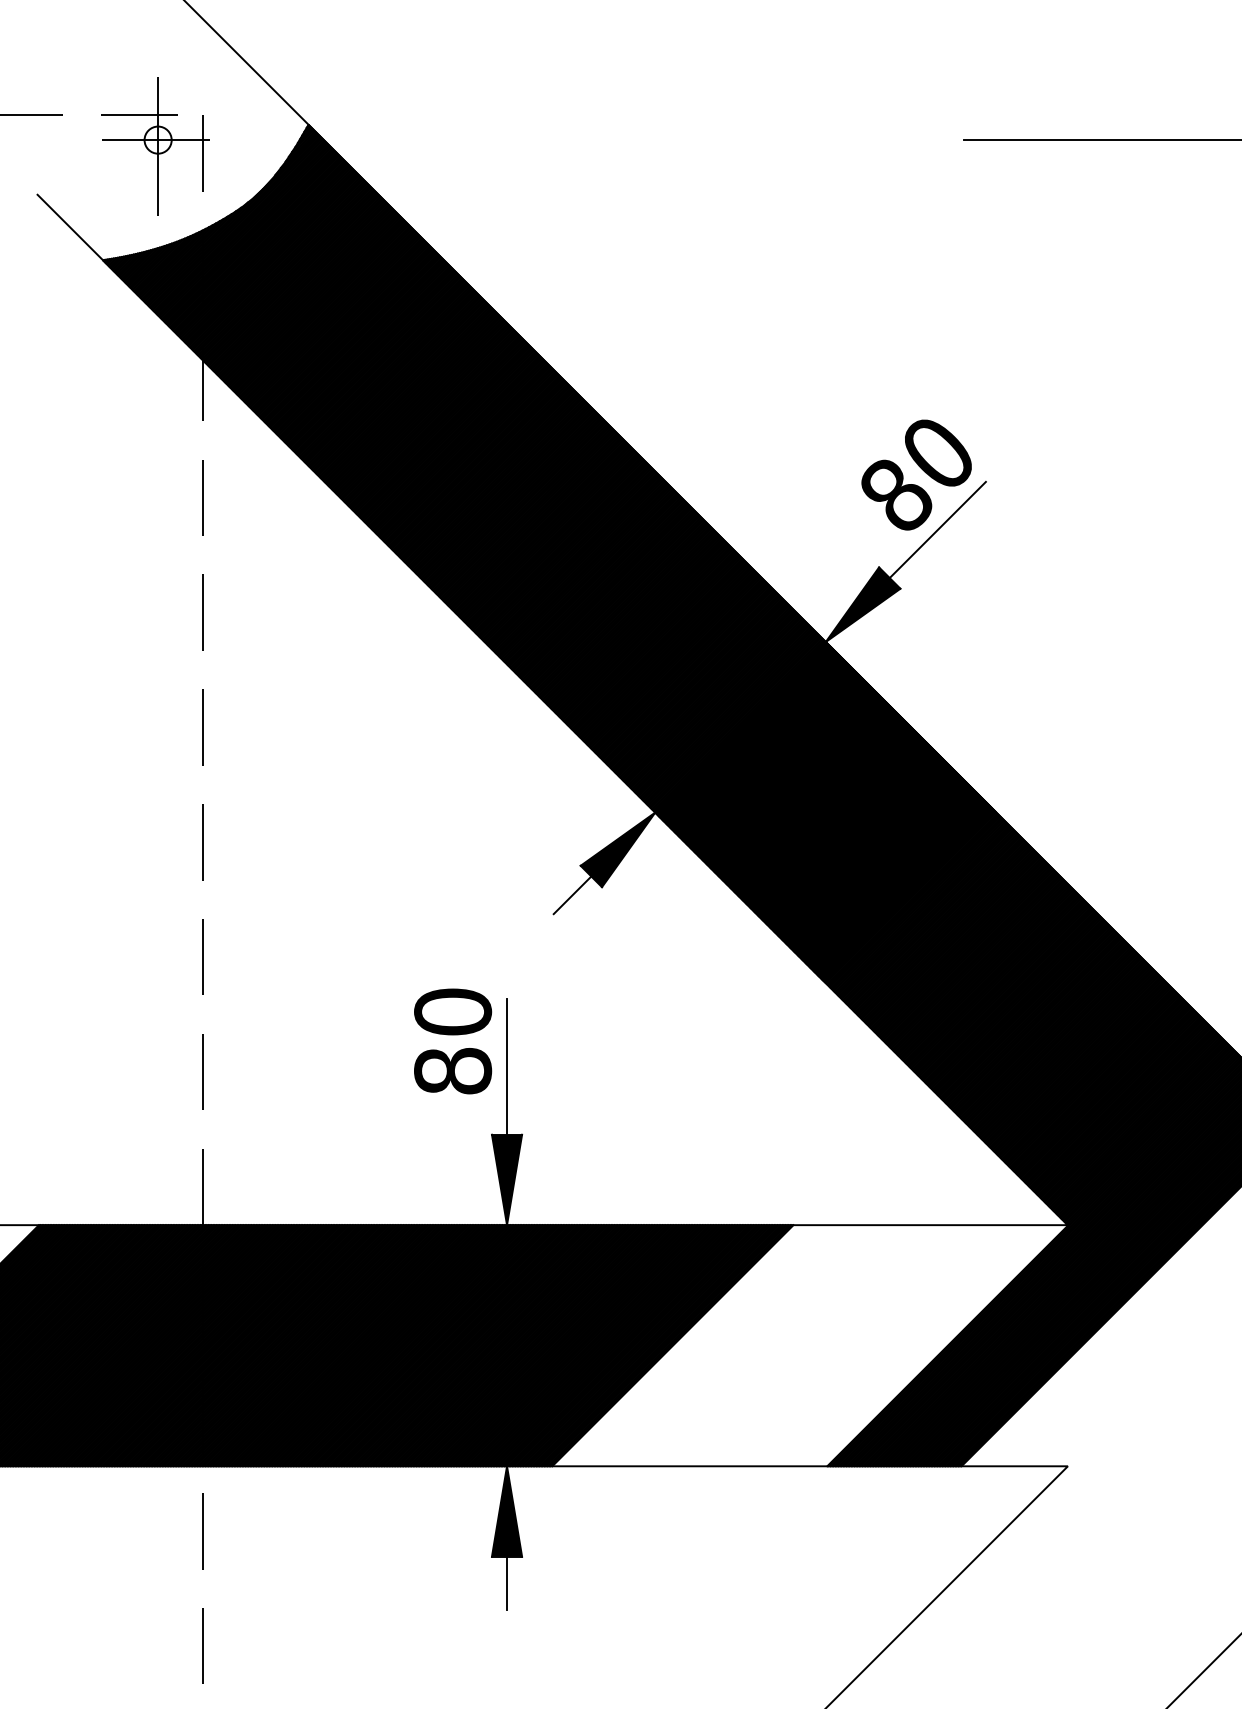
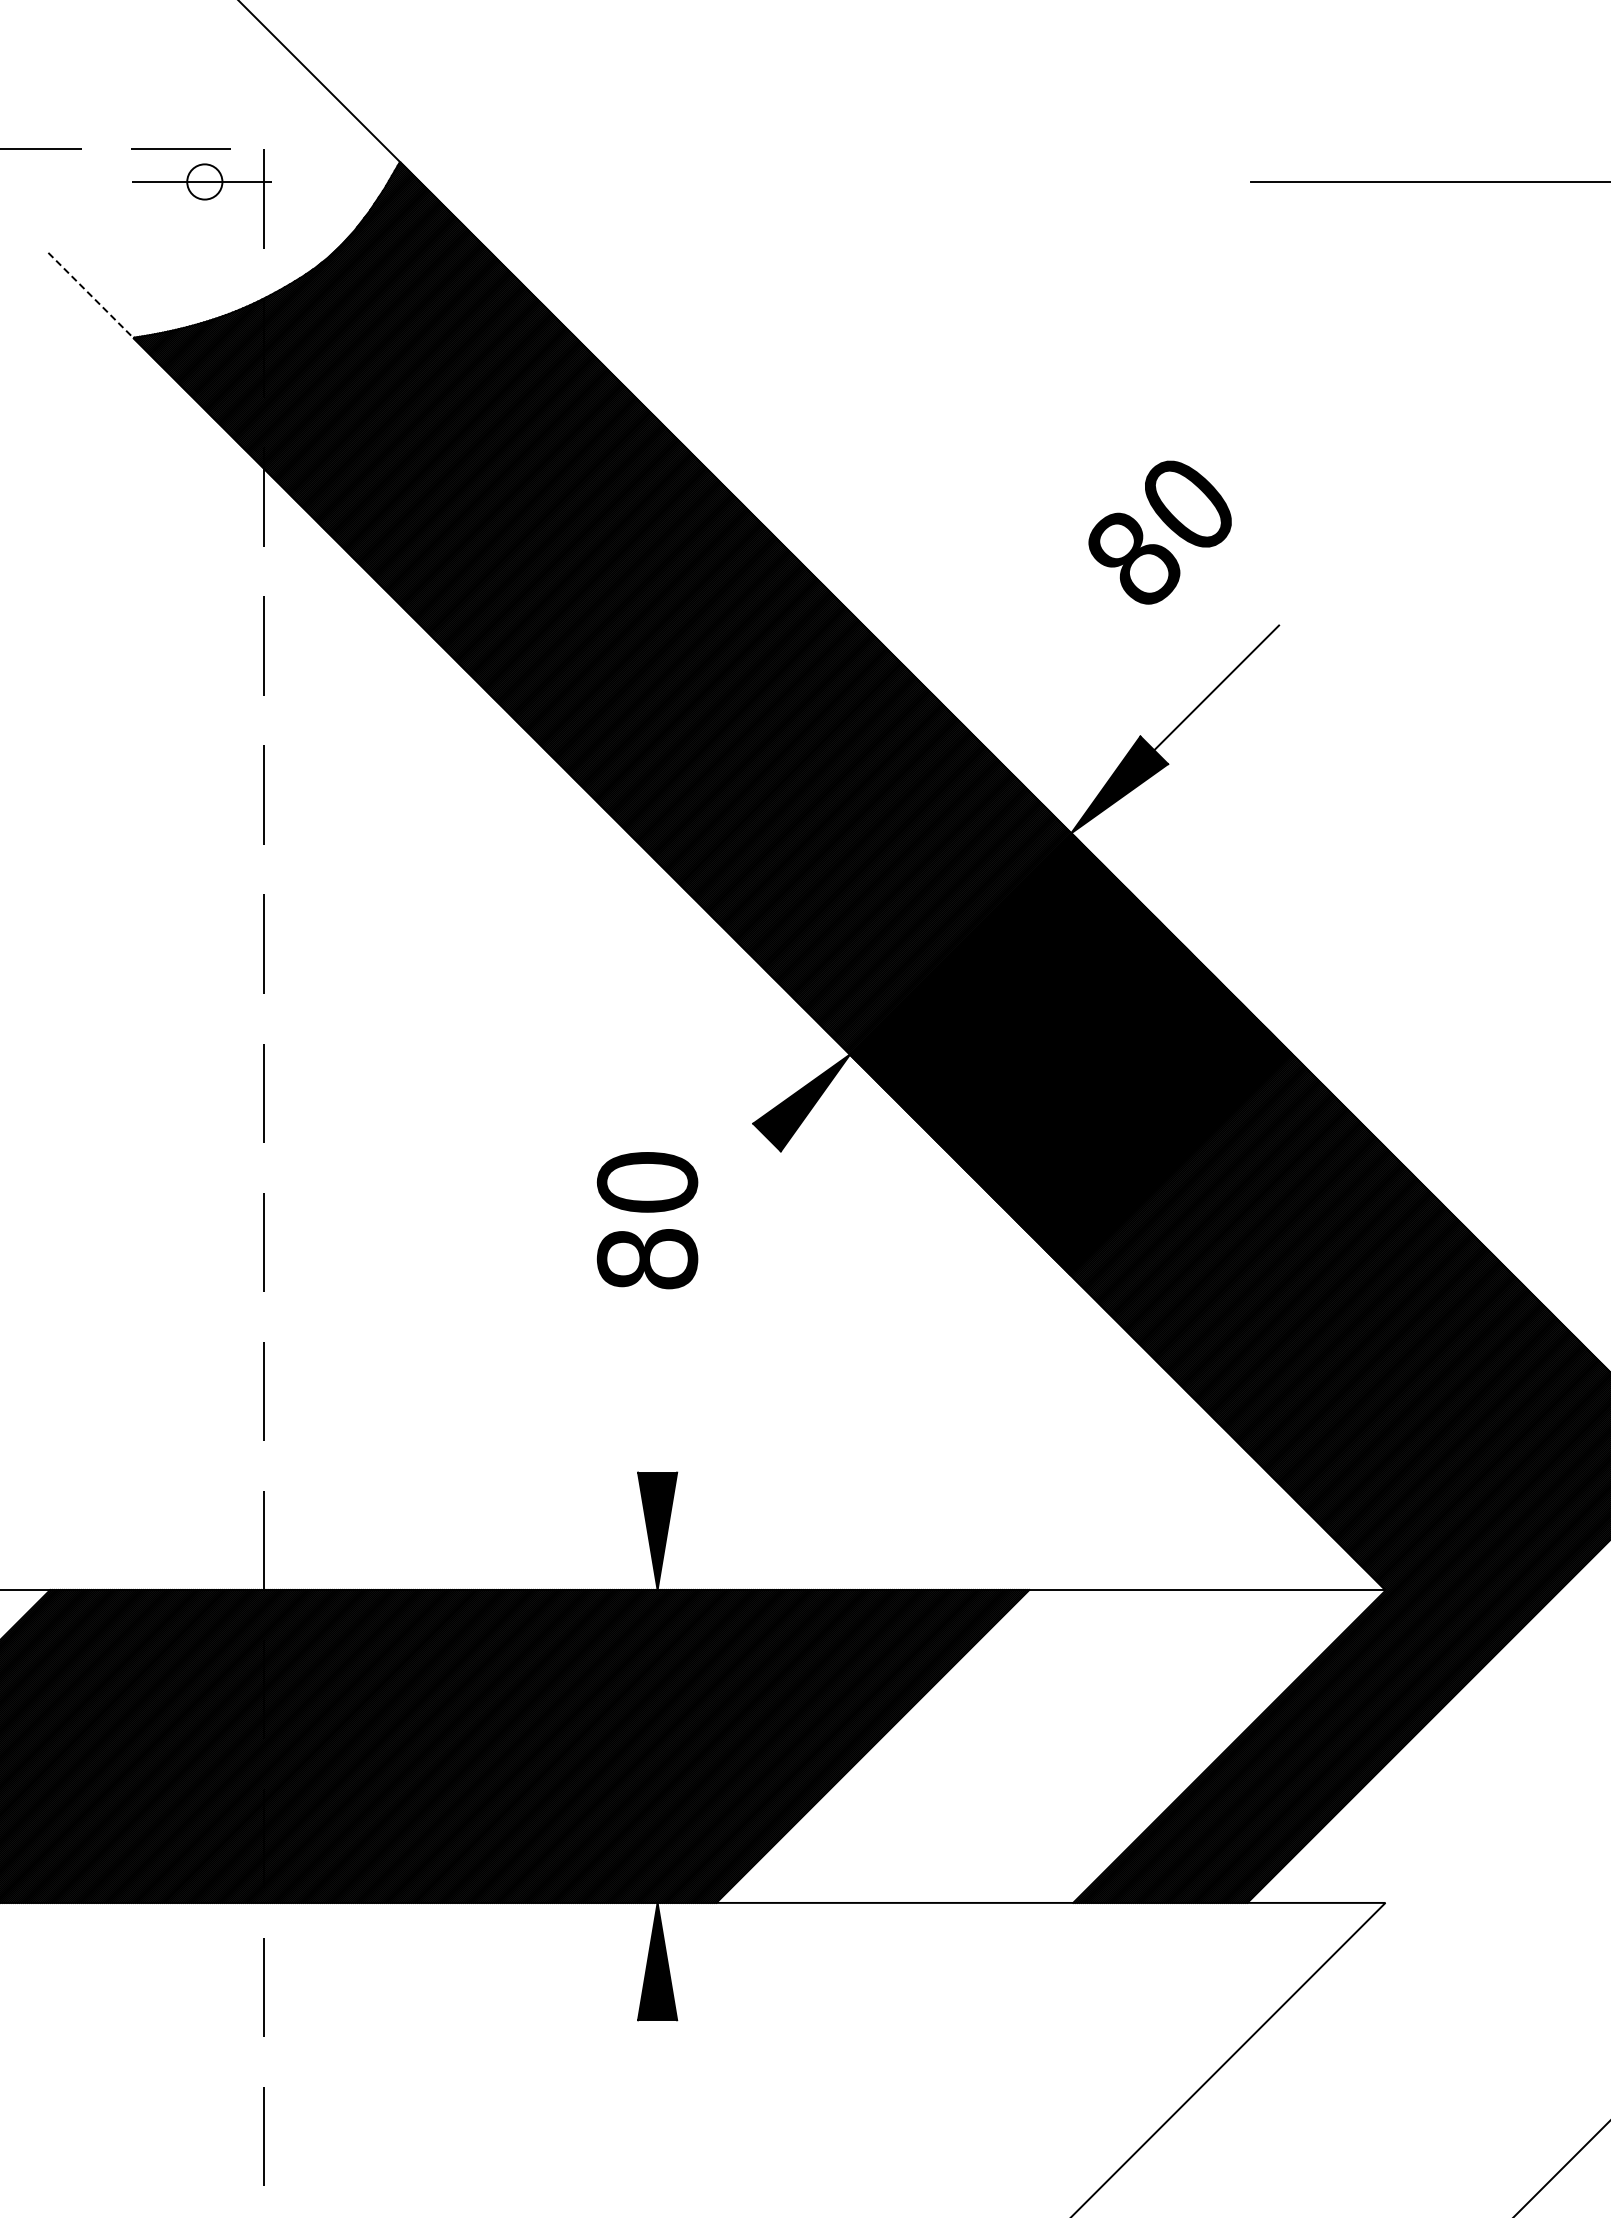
line: (157, 145) -> (204, 189), removed
line: (70, 227) -> (91, 295), solid -> dashed
text: (916, 474) -> (1159, 532), moved
line: (572, 894) -> (742, 1161), removed
text: (453, 1041) -> (647, 1220), moved
line: (506, 1066) -> (657, 1384), removed
line: (506, 1583) -> (657, 2054), removed

